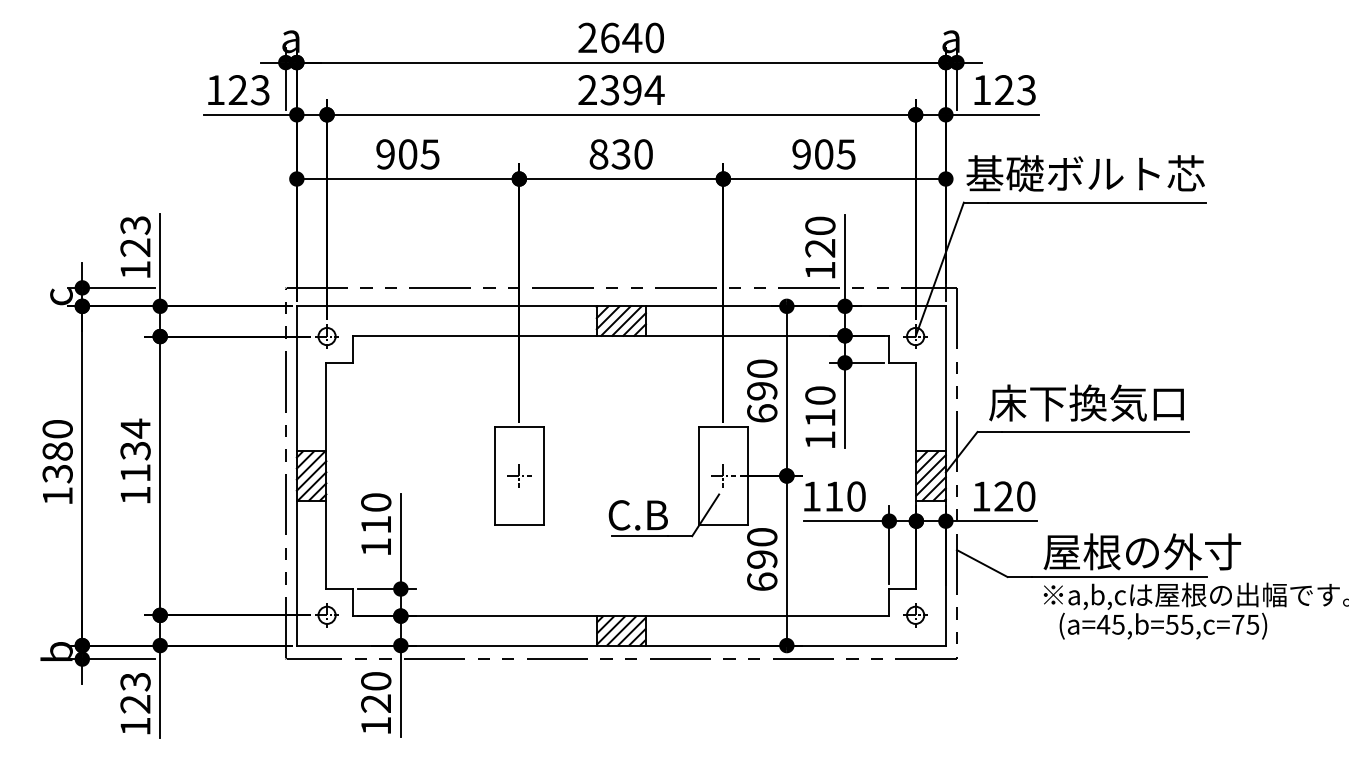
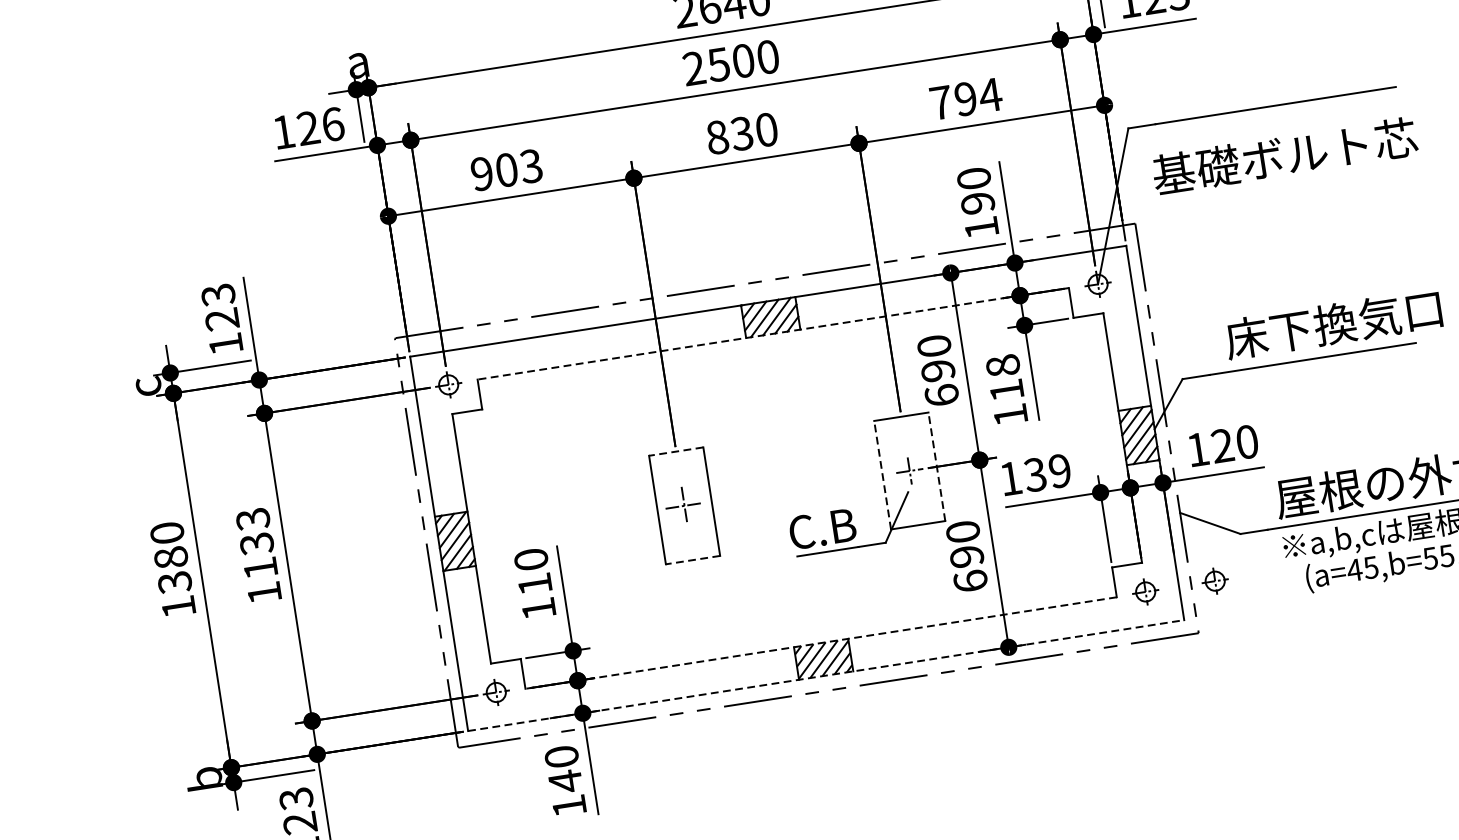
text: (259, 90) -> (332, 124), 123 -> 126
text: (632, 90) -> (743, 61), 2394 -> 2500
text: (430, 154) -> (531, 166), 905 -> 903
text: (824, 154) -> (966, 99), 905 -> 794
text: (1085, 173) -> (1284, 155), moved
text: (820, 248) -> (978, 203), 120 -> 190
line: (621, 335) -> (773, 333), solid -> dashed
text: (820, 395) -> (1003, 365), 110 -> 118
text: (1086, 402) -> (1333, 323), moved
line: (519, 426) -> (676, 451), solid -> dashed
text: (135, 428) -> (253, 519), 1134 -> 1133
part: (519, 475) -> (684, 505), size x1.4
line: (698, 475) -> (882, 474), solid -> dashed
line: (747, 475) -> (936, 466), solid -> dashed
text: (844, 496) -> (1046, 472), 110 -> 139
line: (519, 525) -> (693, 560), solid -> dashed
part: (978, 615) -> (1215, 581), added
line: (621, 616) -> (821, 643), solid -> dashed
line: (621, 645) -> (826, 675), solid -> dashed
text: (375, 703) -> (564, 781), 120 -> 140

